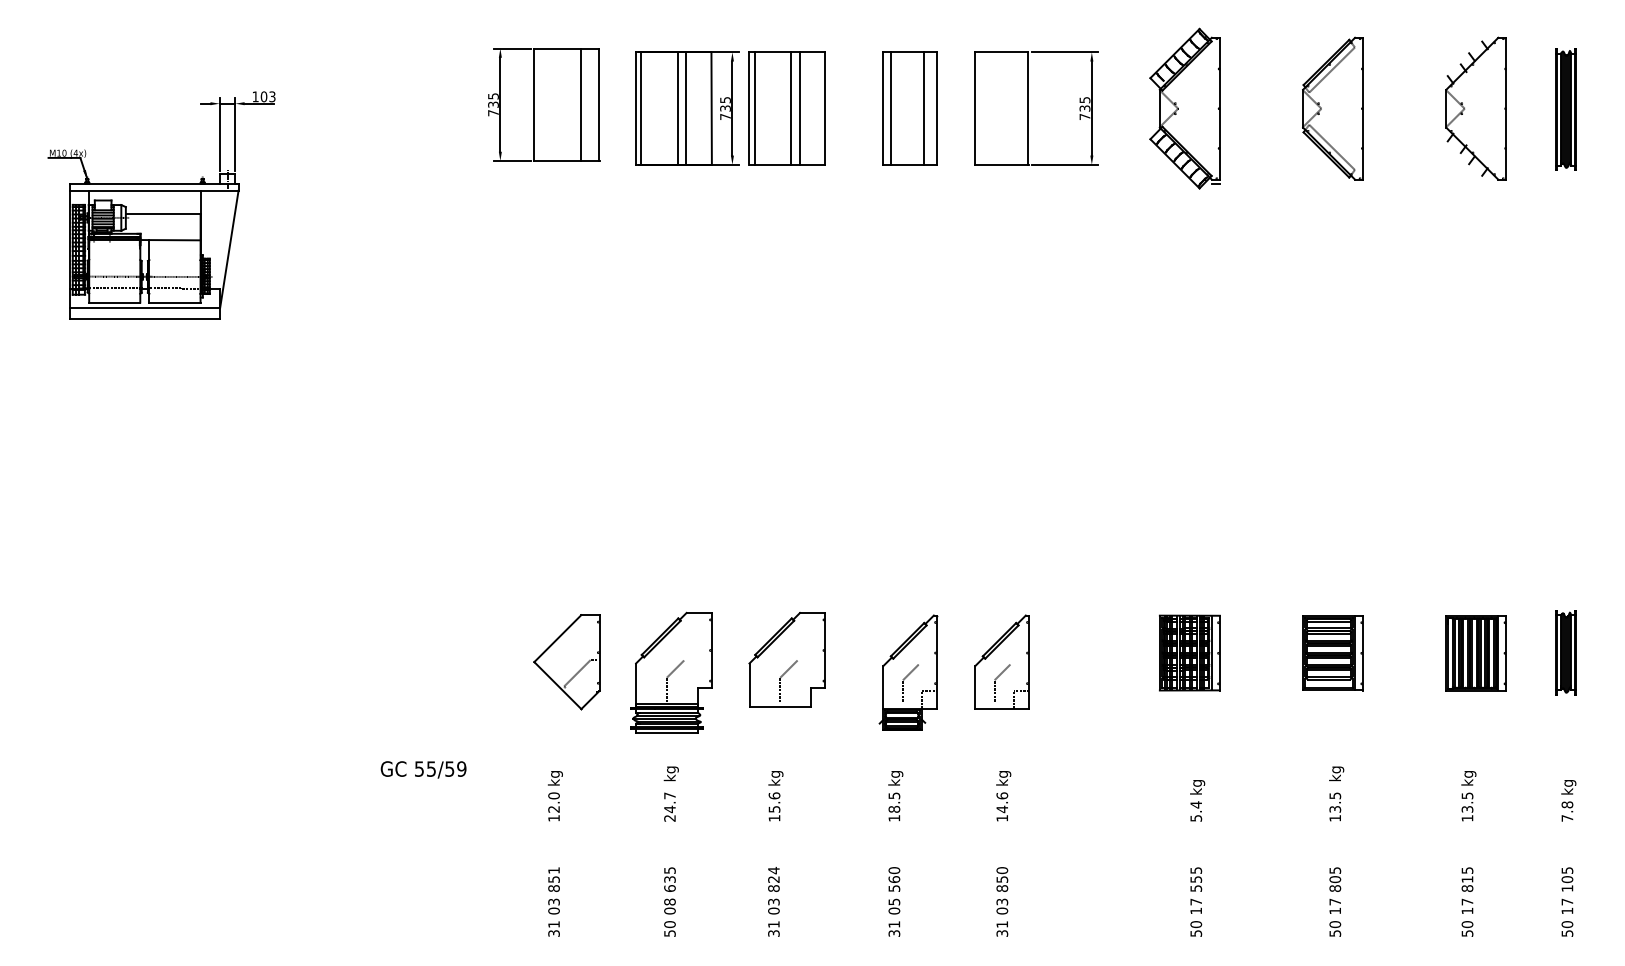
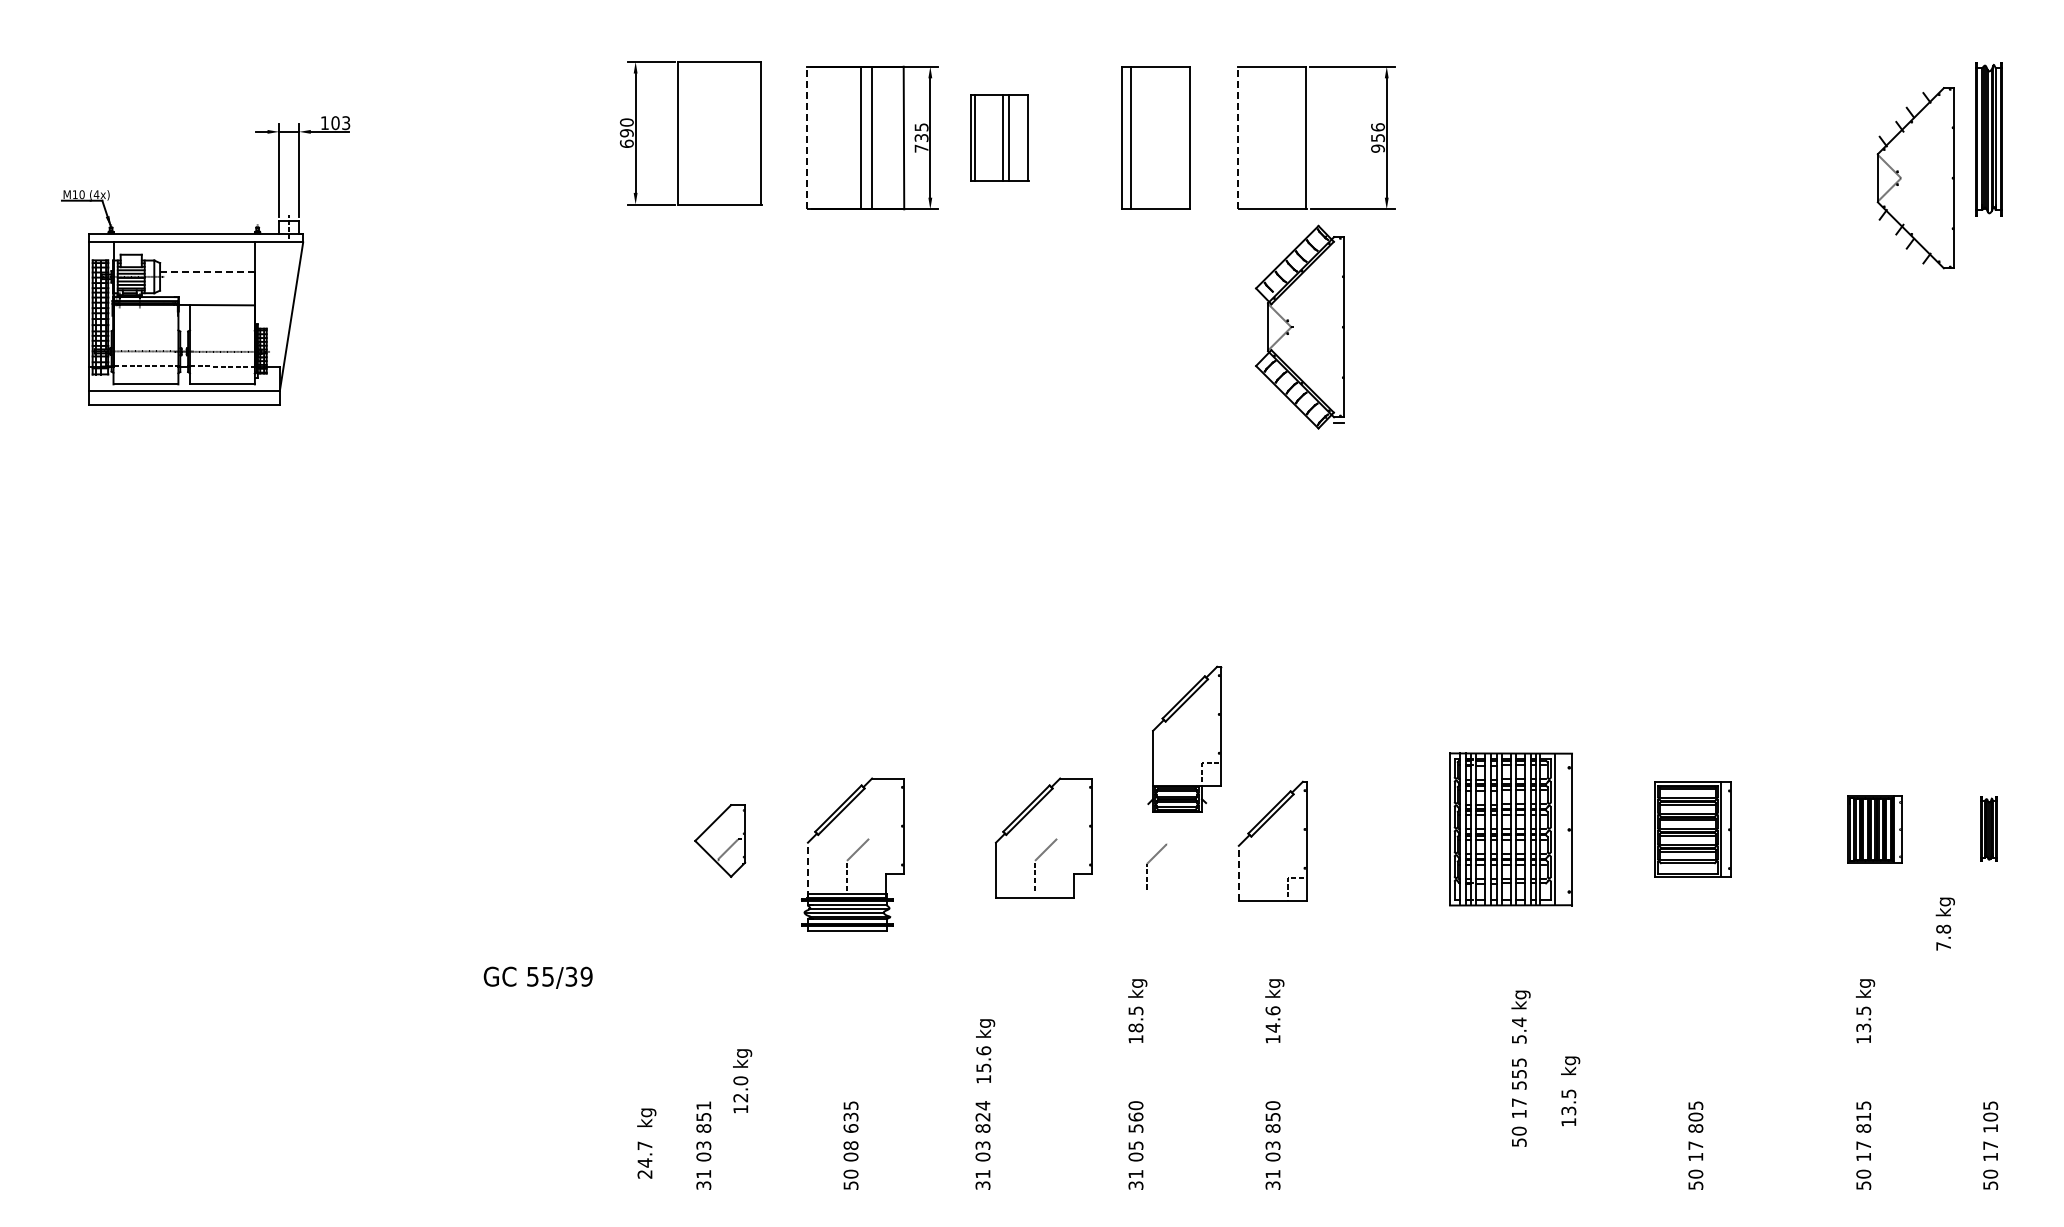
text: (493, 104) -> (626, 132), 735 -> 690
line: (580, 104) -> (737, 132), removed
line: (635, 108) -> (807, 137), solid -> dashed
line: (641, 108) -> (814, 137), removed
part: (786, 108) -> (999, 137), size x0.6
line: (923, 108) -> (1173, 137), removed
line: (975, 108) -> (1238, 137), solid -> dashed
text: (1084, 108) -> (1377, 137), 735 -> 956
part: (1184, 108) -> (1299, 326), moved
part: (1332, 108) -> (1692, 138), removed
part: (1475, 108) -> (1915, 178), moved
line: (163, 213) -> (207, 271), solid -> dashed
part: (1190, 653) -> (1511, 829), size x1.6
part: (1475, 653) -> (1874, 829), size x0.7
part: (1565, 653) -> (1988, 829), size x0.6
part: (786, 659) -> (1043, 837), moved
part: (566, 661) -> (719, 840), size x0.6
part: (908, 672) -> (1184, 738), moved
part: (998, 677) -> (1268, 860), removed
line: (635, 685) -> (807, 870), solid -> dashed
line: (975, 686) -> (1238, 872), solid -> dashed
text: (449, 768) -> (571, 976), 55/59 -> 55/39
text: (671, 794) -> (646, 1143), moved
text: (1336, 794) -> (1570, 1091), moved
text: (555, 796) -> (742, 1081), moved
text: (775, 796) -> (985, 1051), moved
text: (1568, 800) -> (1944, 923), moved
text: (1195, 901) -> (1518, 1102), moved

